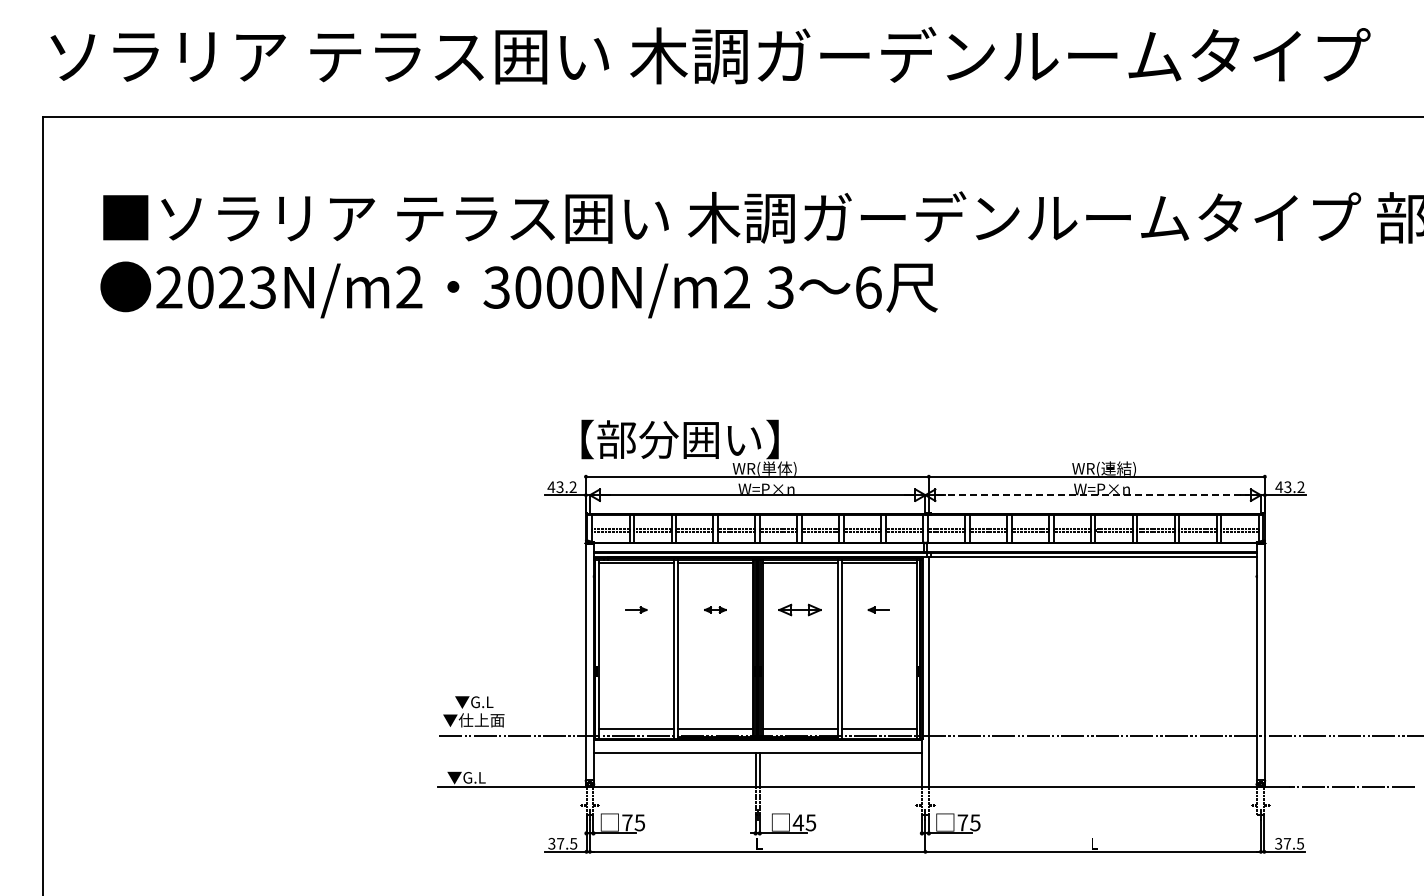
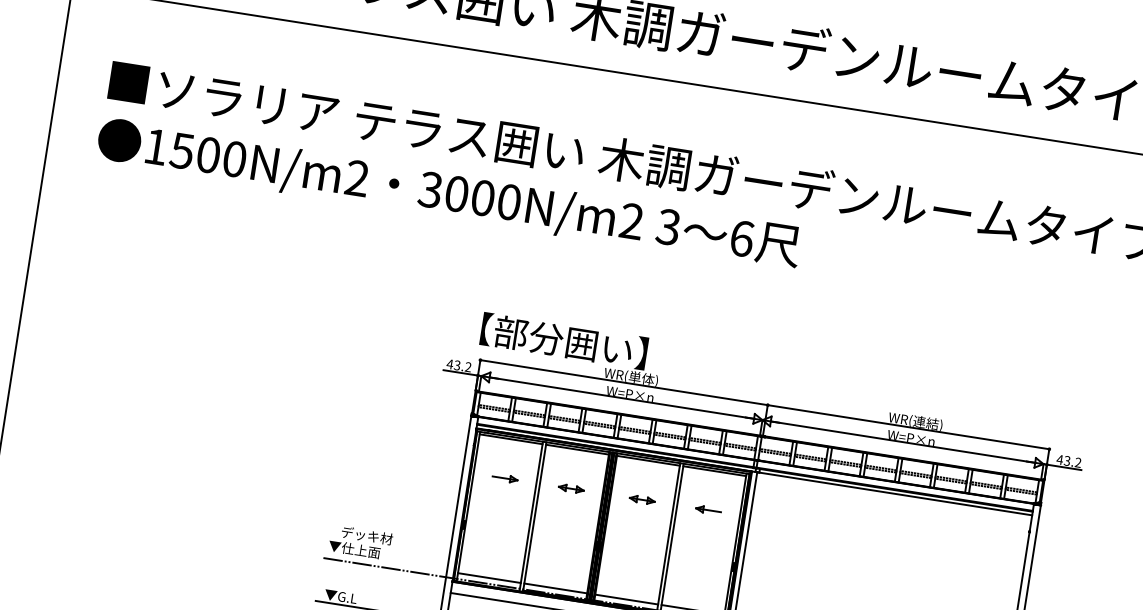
text: (216, 287) -> (195, 153), 2023N/m2 -> 1500N/m2
line: (1093, 495) -> (903, 442), dashed -> solid
part: (635, 609) -> (504, 477), size x1.43
part: (715, 609) -> (571, 488), size x1.43
part: (799, 609) -> (641, 499), size x0.71
part: (878, 609) -> (708, 509), size x1.43
text: (485, 701) -> (366, 535), ▼G.L -> デッキ材

